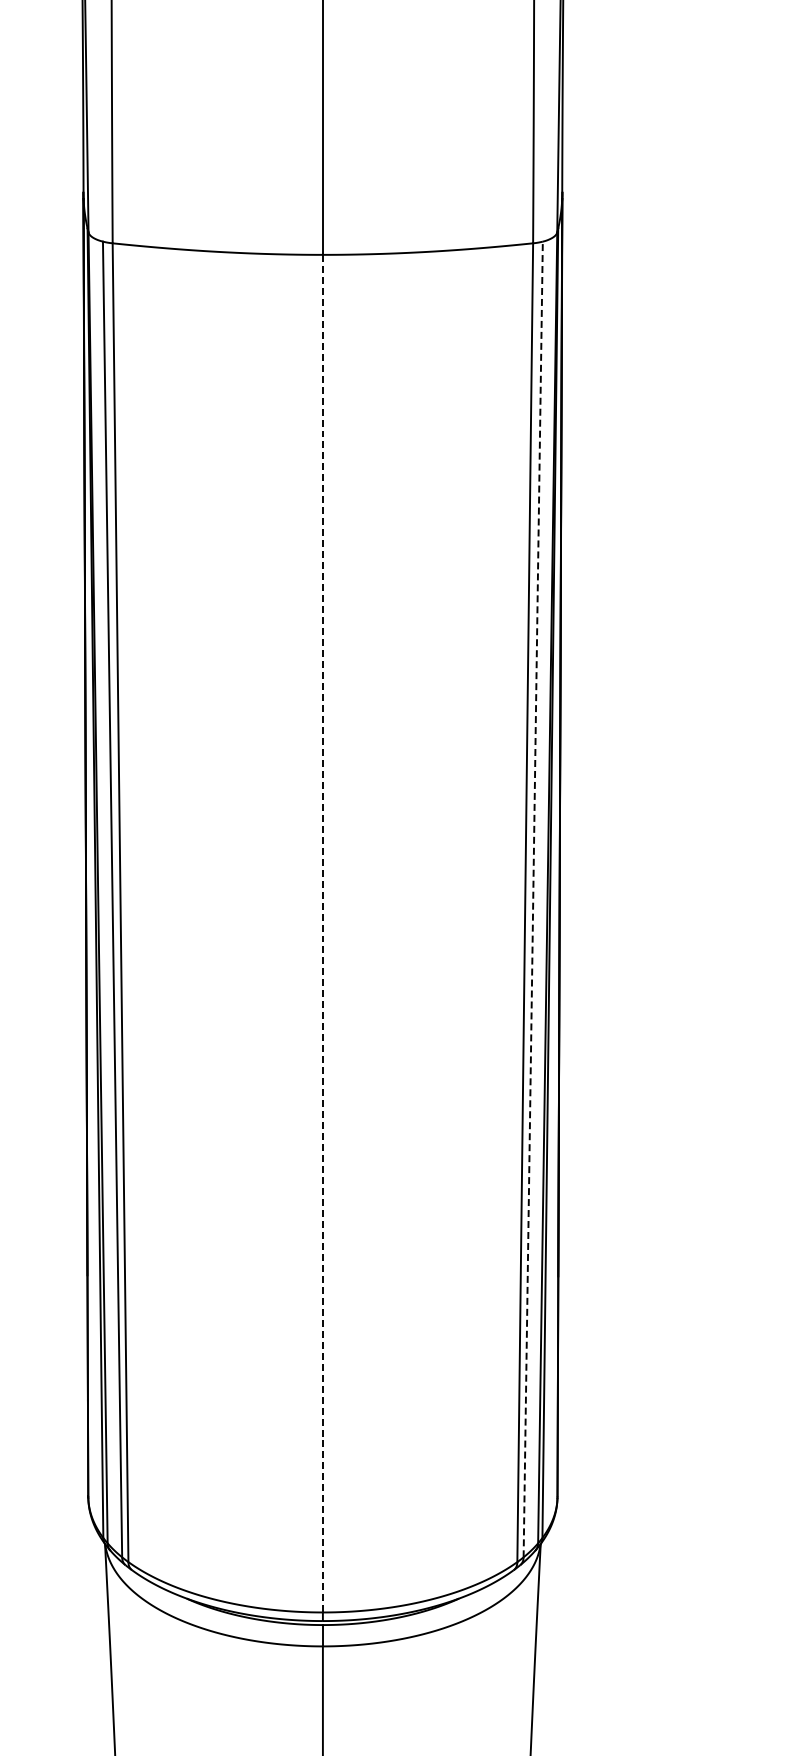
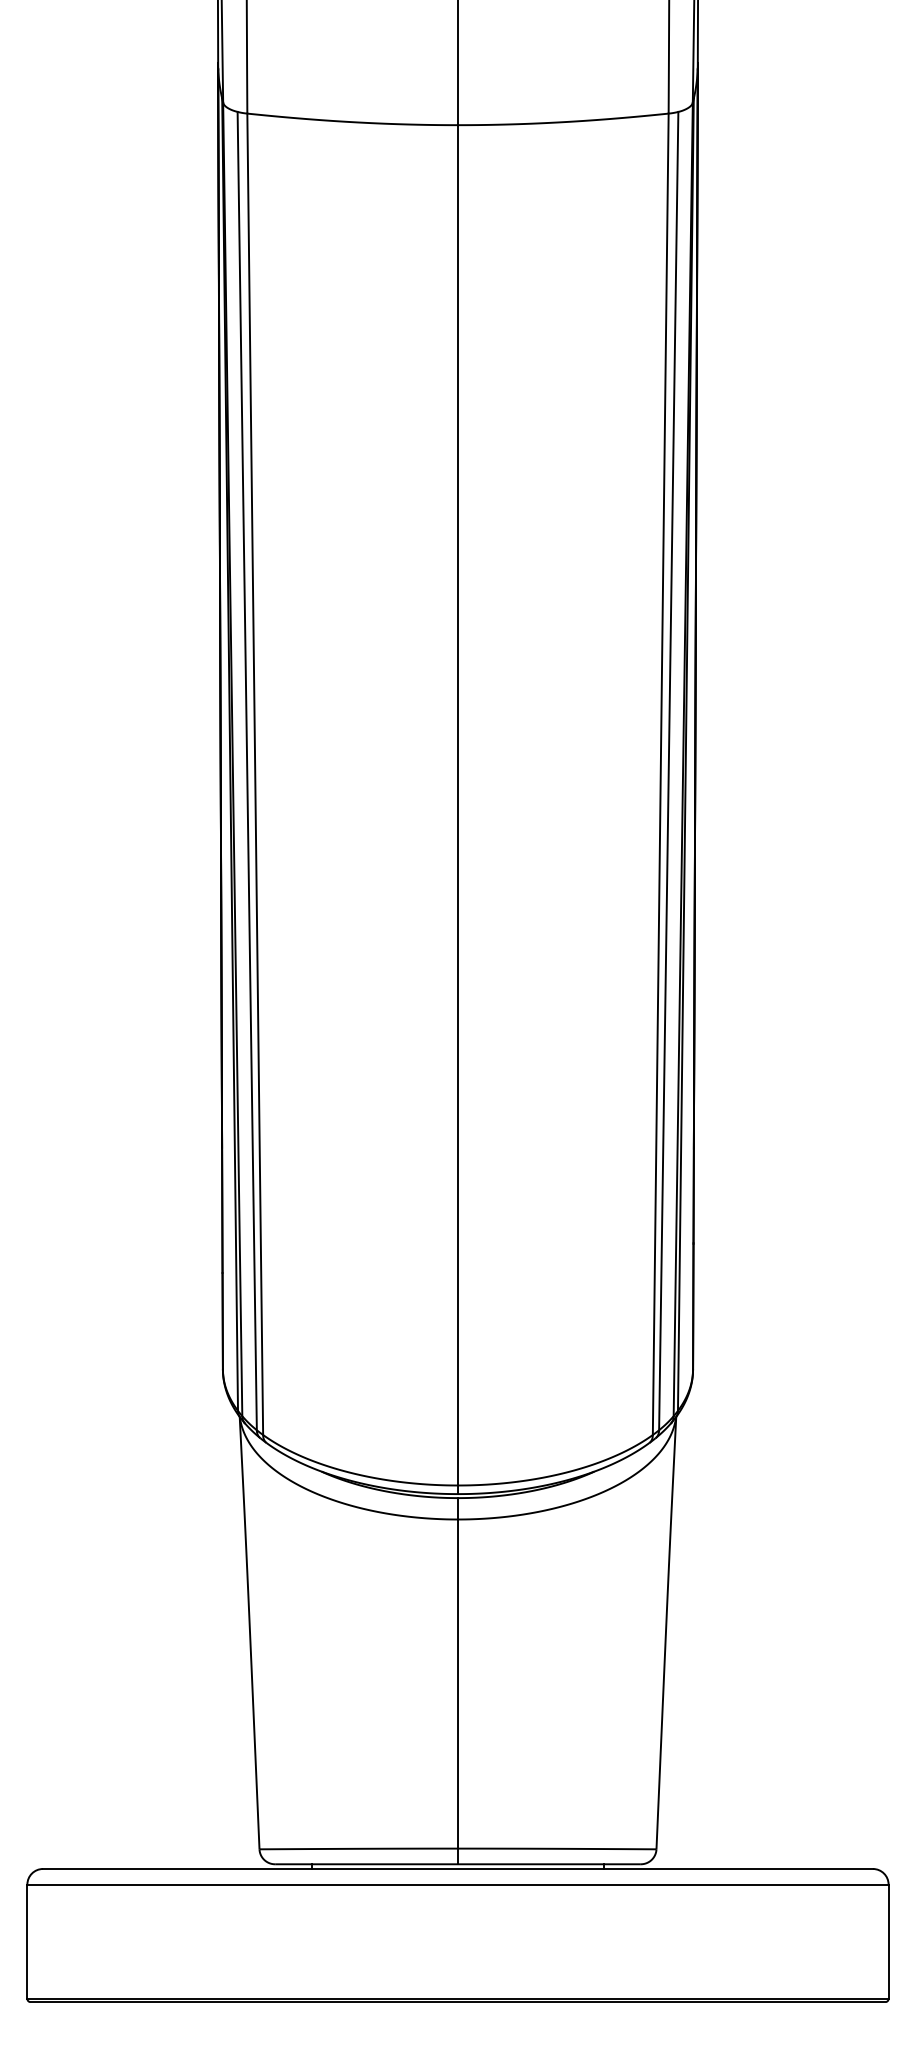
line: (532, 898) -> (668, 770), dashed -> solid
line: (323, 933) -> (458, 805), dashed -> solid

